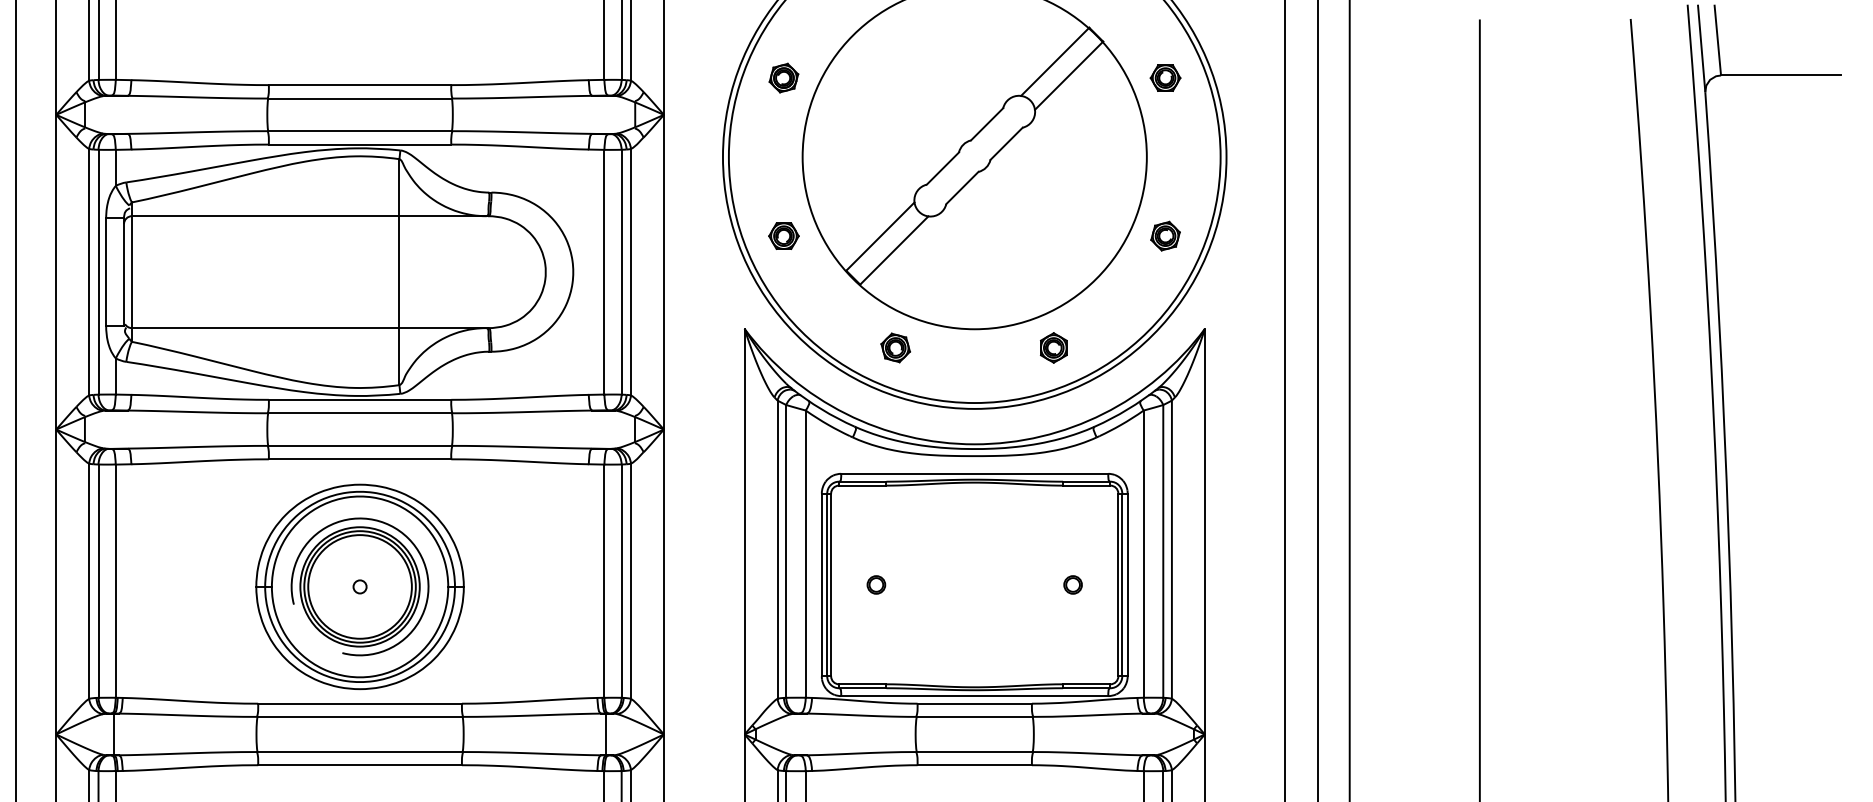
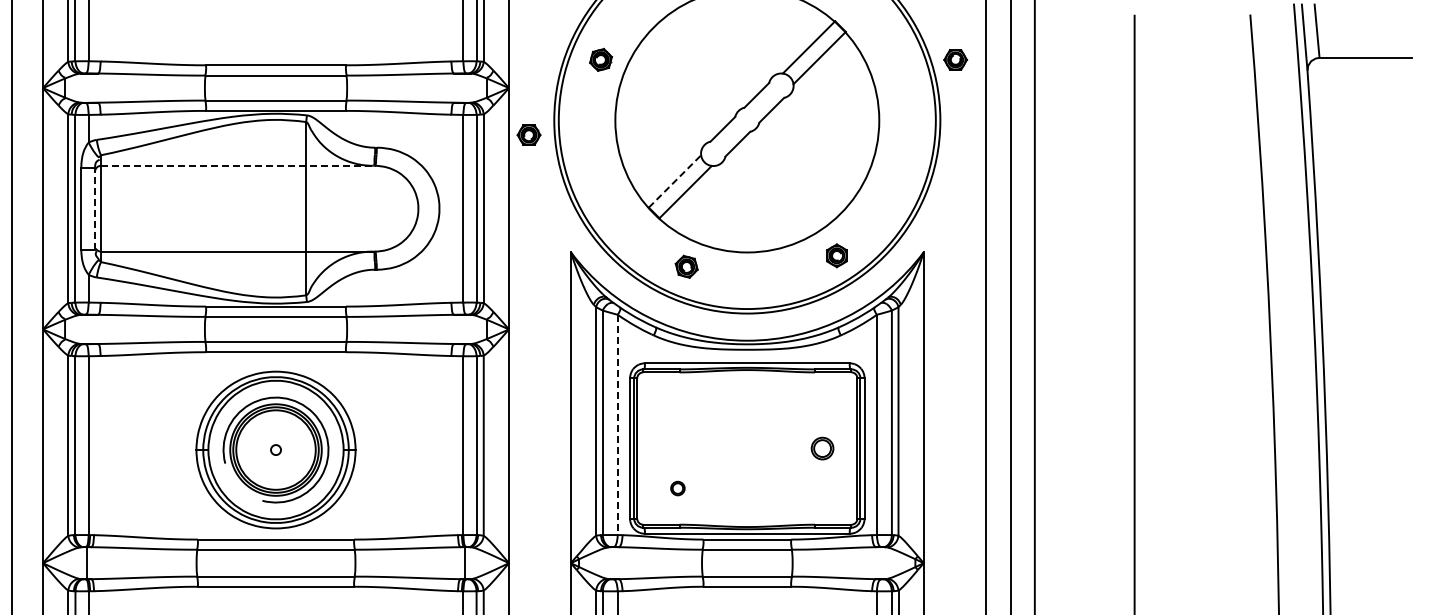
part: (1165, 77) -> (955, 59), moved
line: (309, 215) -> (237, 165), solid -> dashed
part: (783, 235) -> (528, 134), moved
line: (881, 236) -> (675, 181), solid -> dashed
part: (1165, 236) -> (893, 181), removed
line: (124, 271) -> (95, 208), solid -> dashed
part: (1053, 347) -> (836, 255), moved
line: (805, 554) -> (617, 425), solid -> dashed
part: (875, 584) -> (677, 488), moved
part: (1072, 584) -> (822, 448), size x1.6

